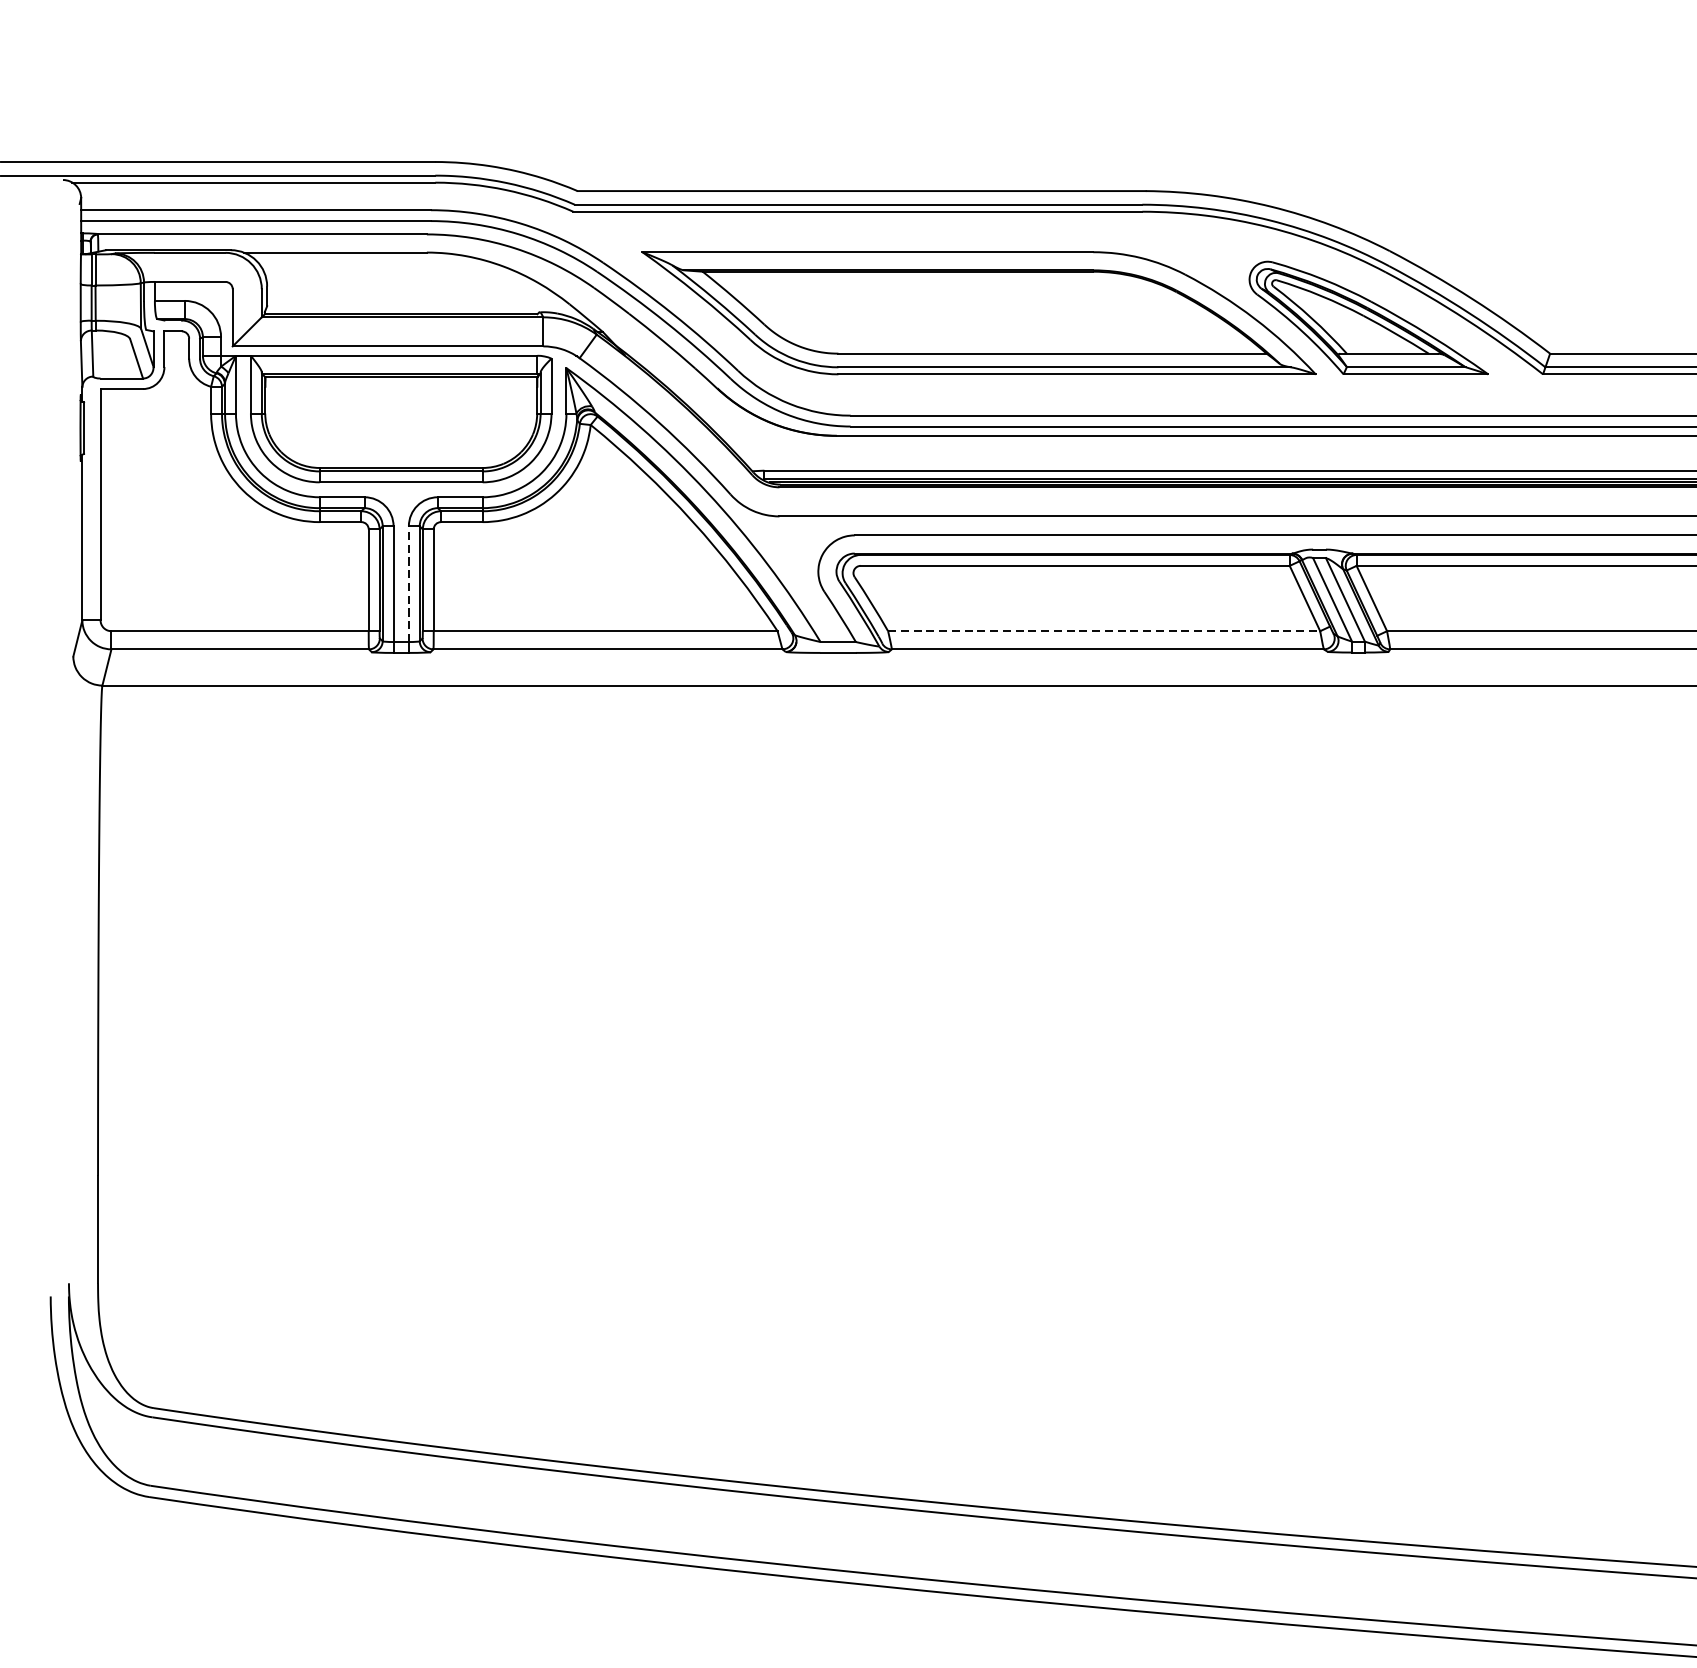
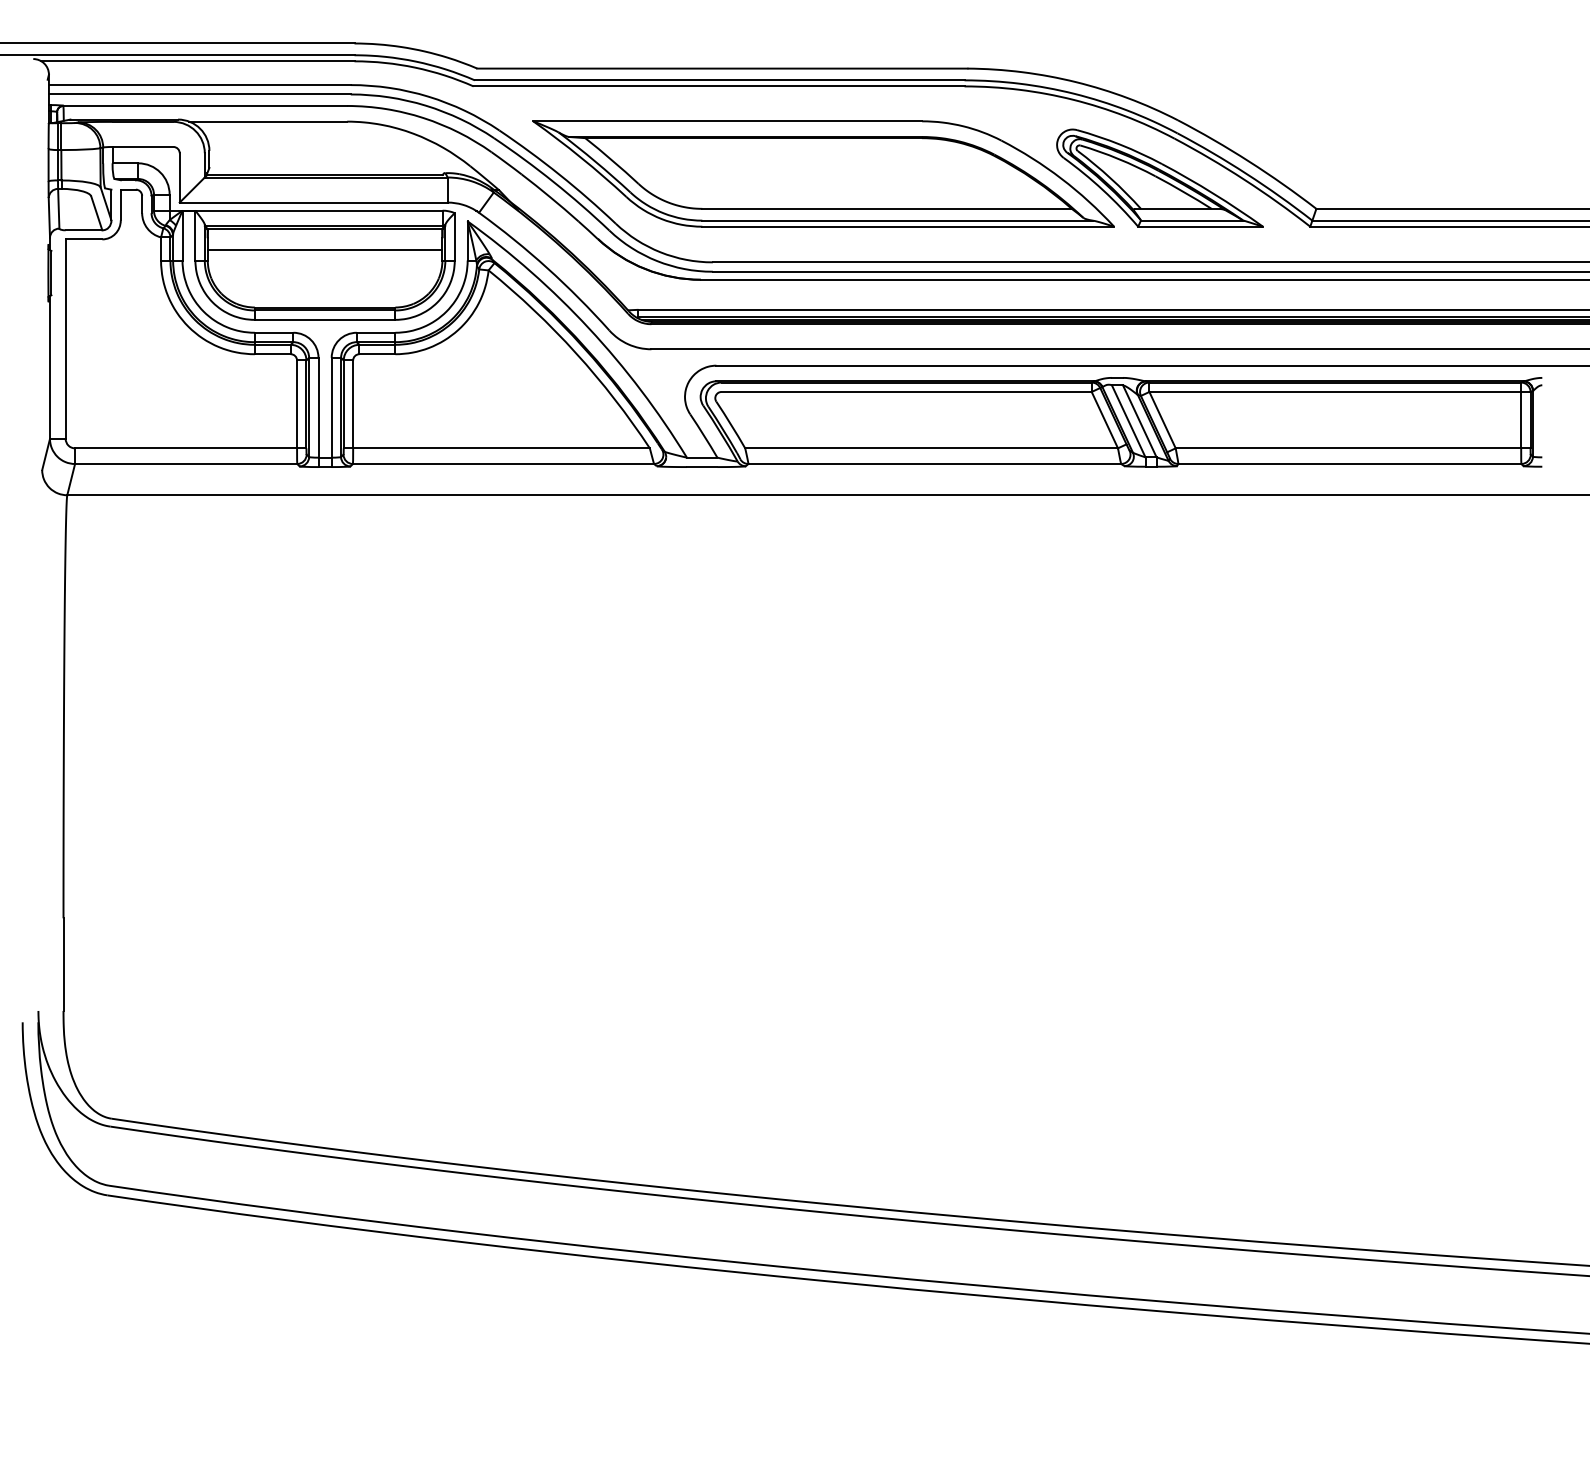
line: (400, 400) -> (324, 249), added
line: (408, 583) -> (331, 407), dashed -> solid
line: (1105, 631) -> (932, 448), dashed -> solid

